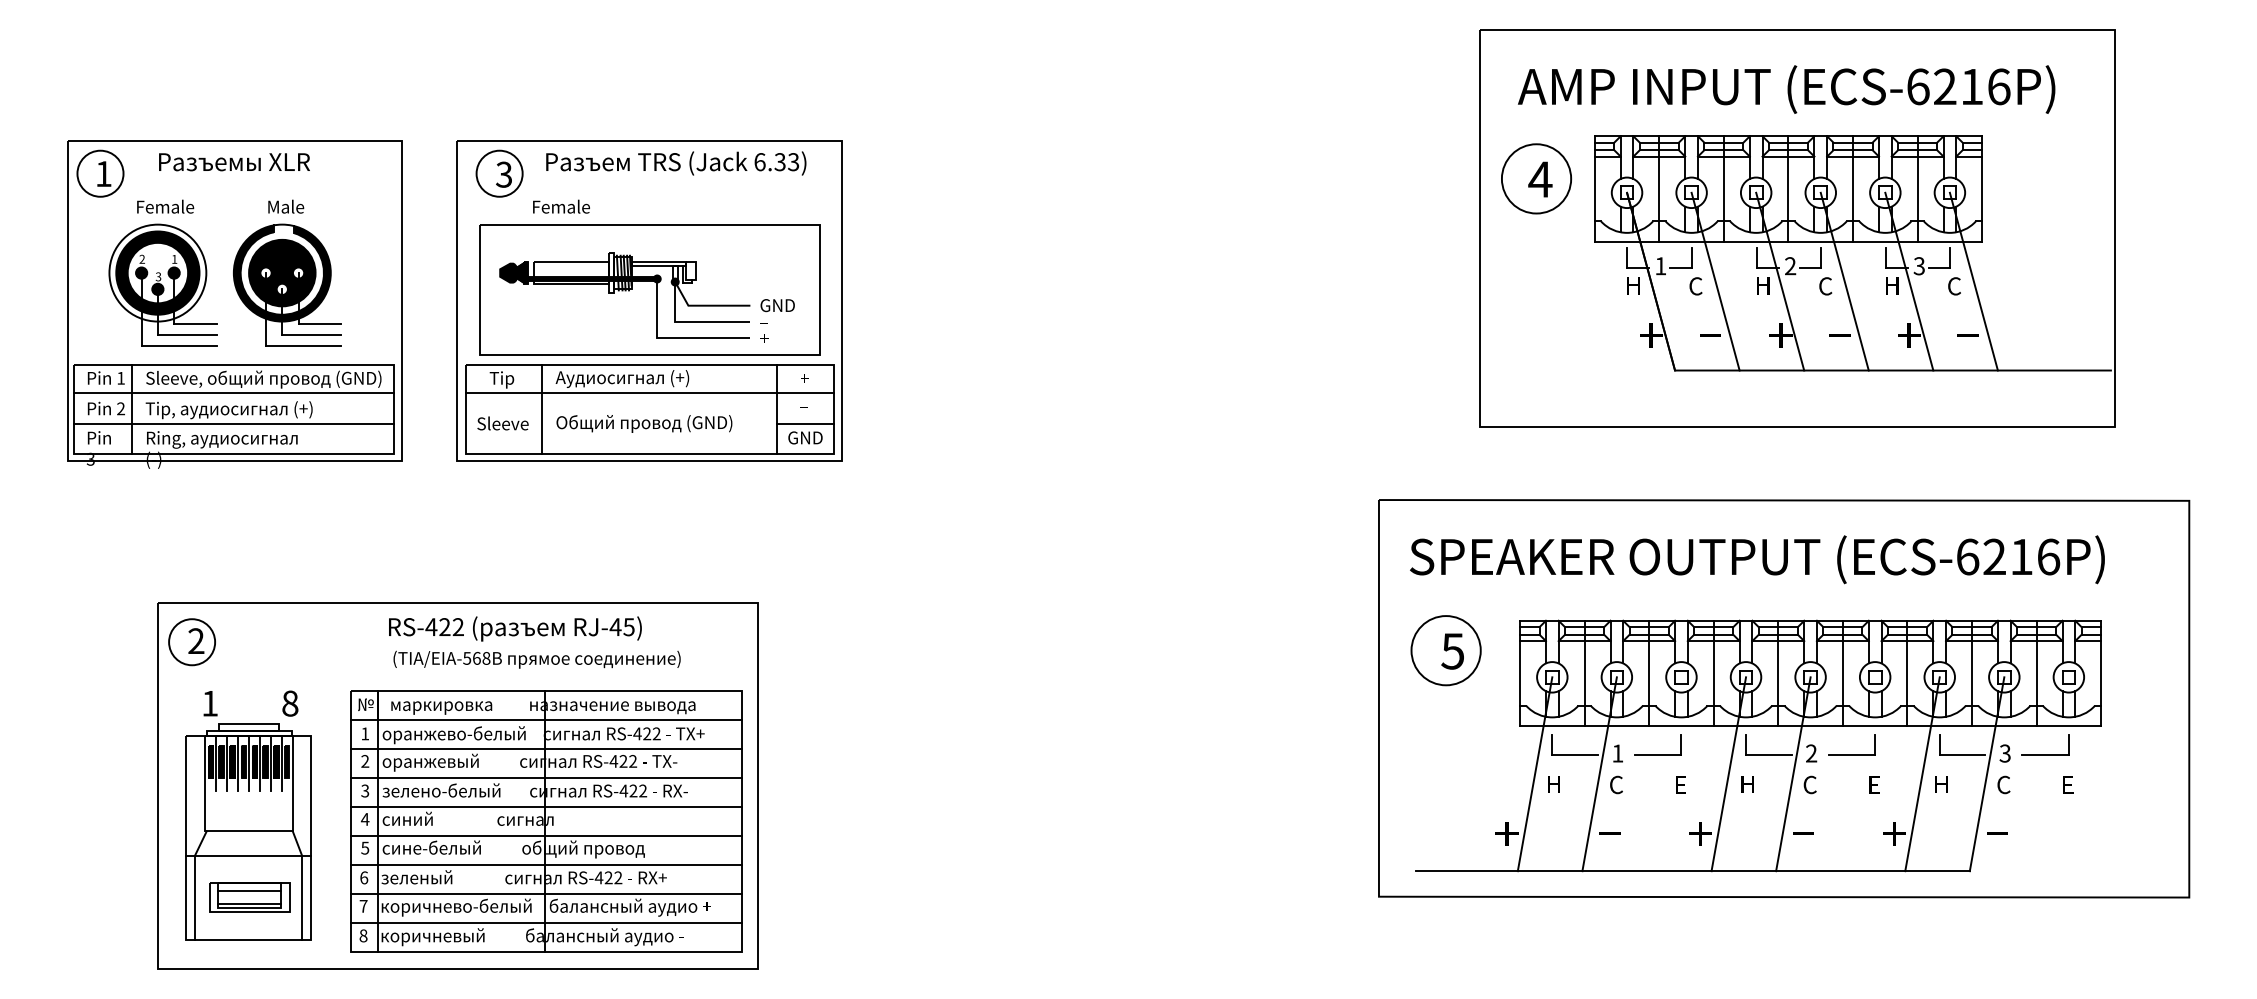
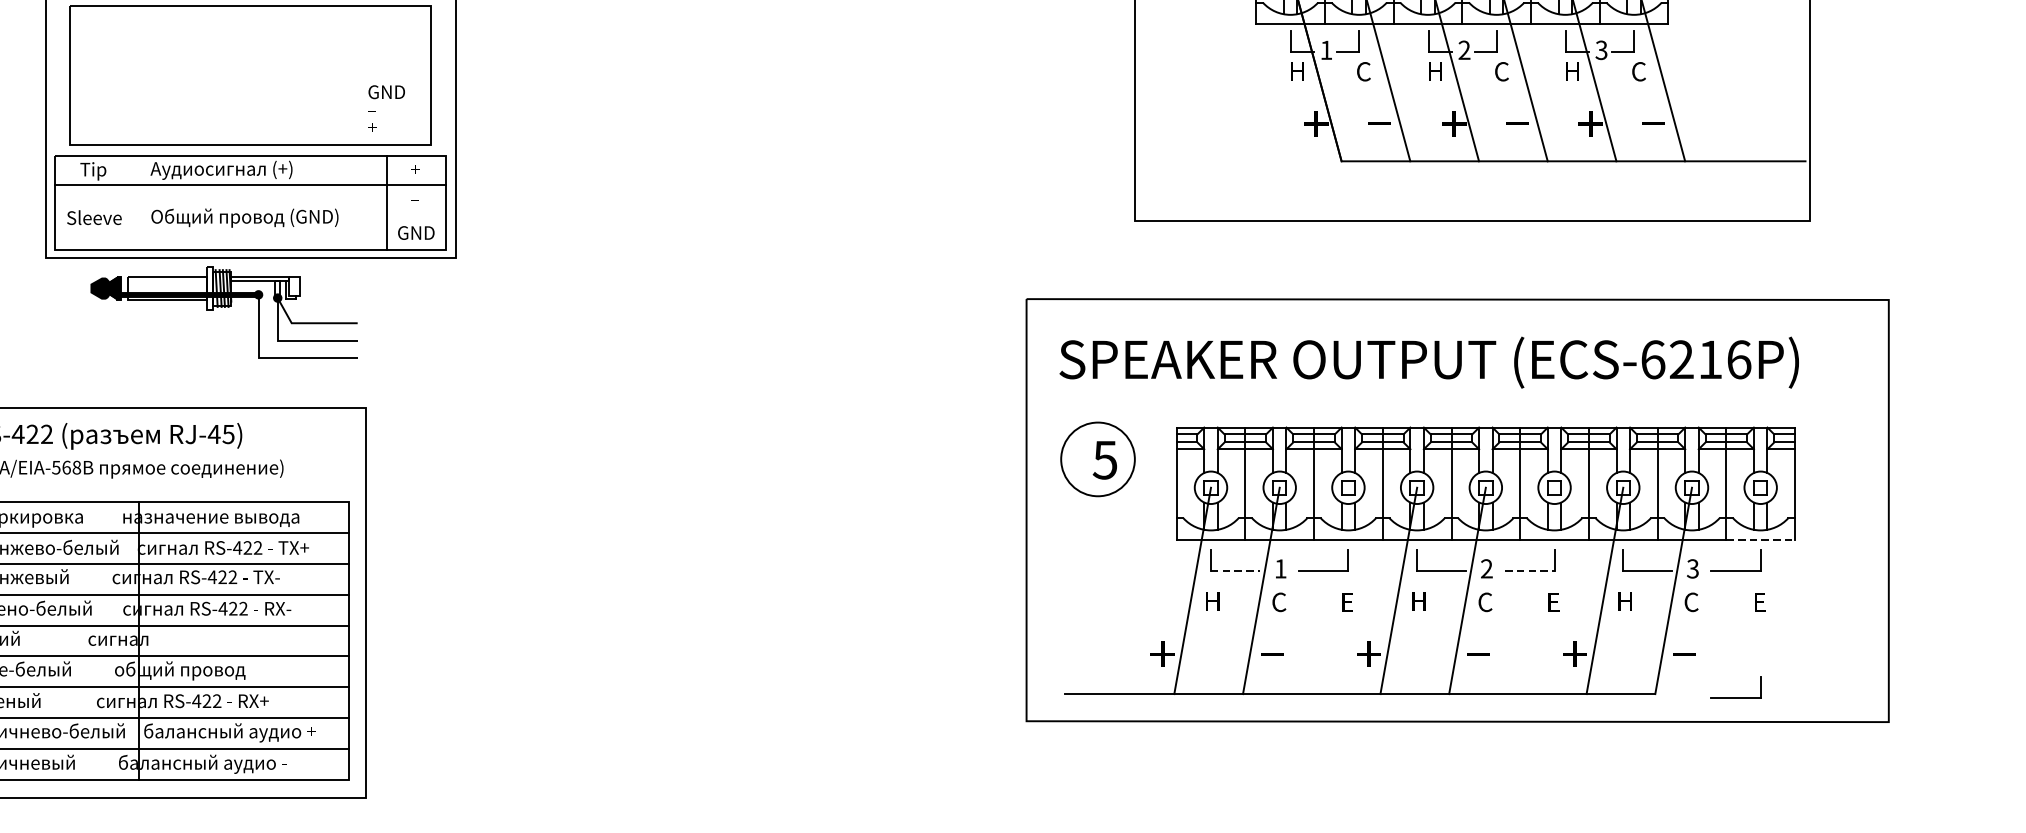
part: (624, 295) -> (223, 312), moved
line: (542, 409) -> (136, 202), removed
line: (805, 423) -> (416, 217), removed
line: (2069, 726) -> (1761, 540), solid -> dashed
line: (1575, 755) -> (1235, 570), solid -> dashed
line: (1852, 755) -> (1530, 570), solid -> dashed
part: (2045, 874) -> (1735, 697), added

